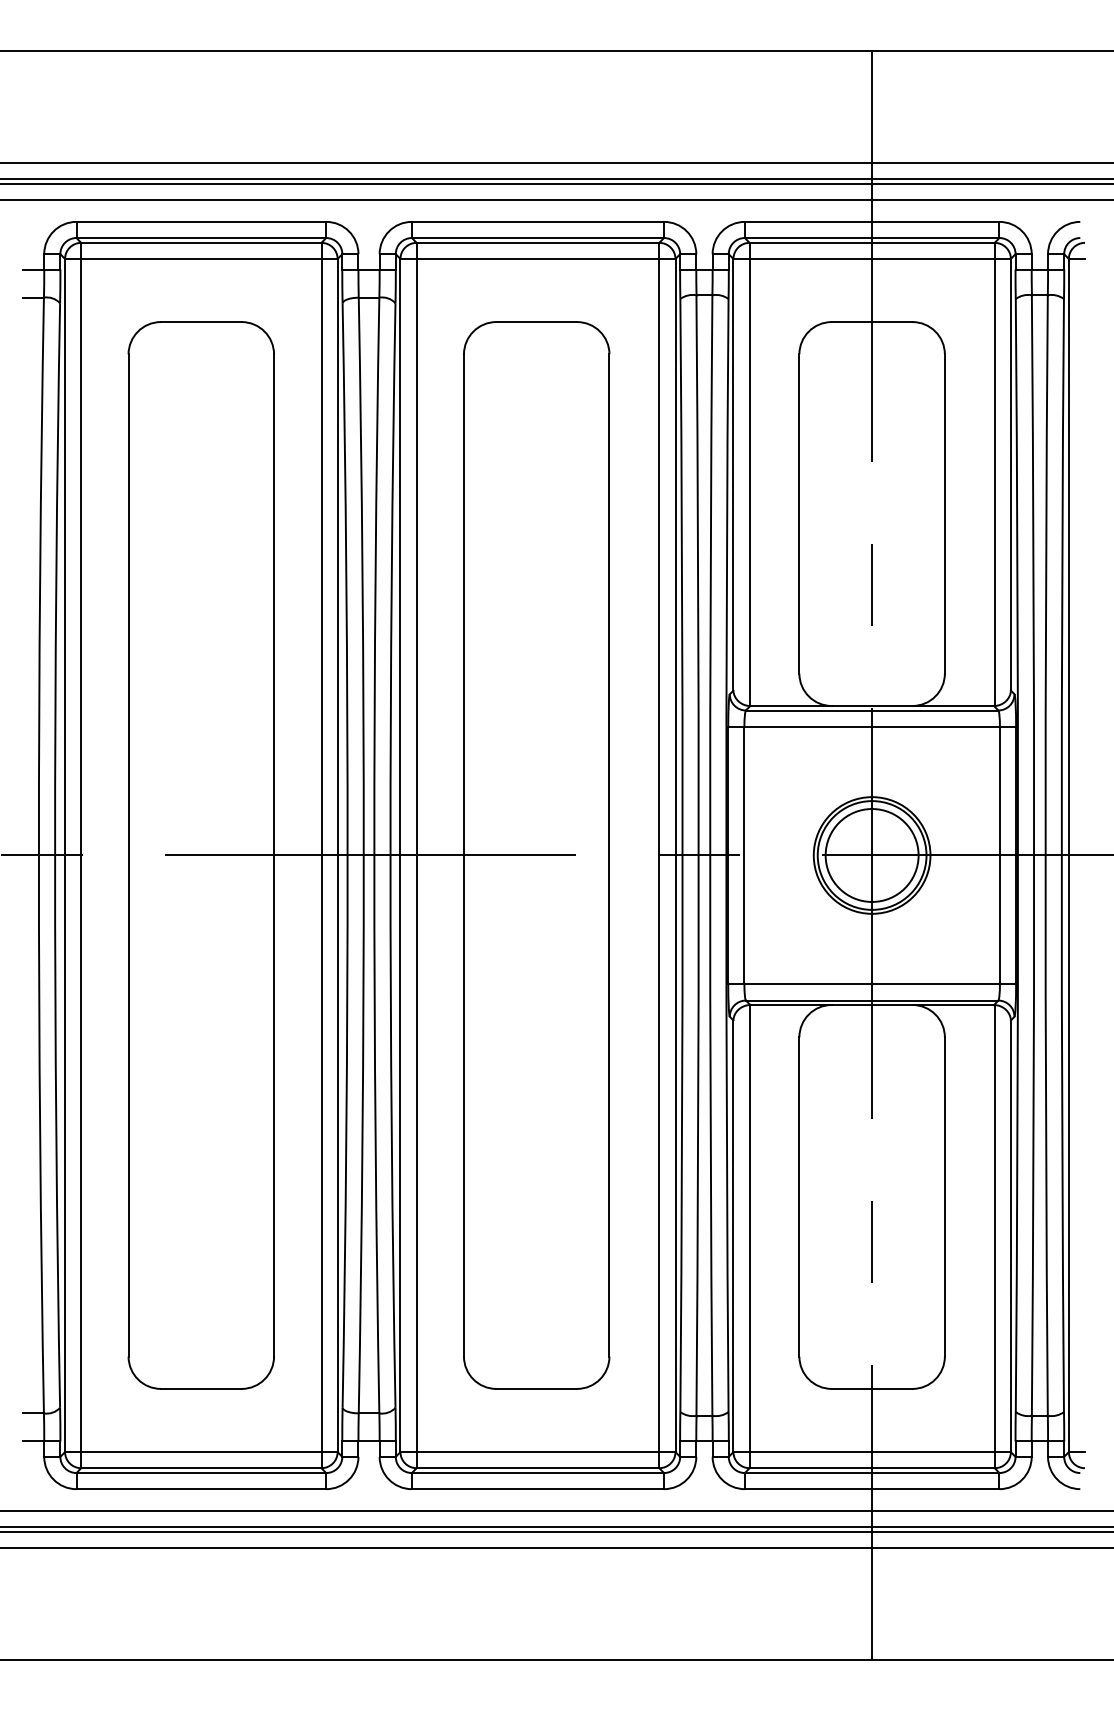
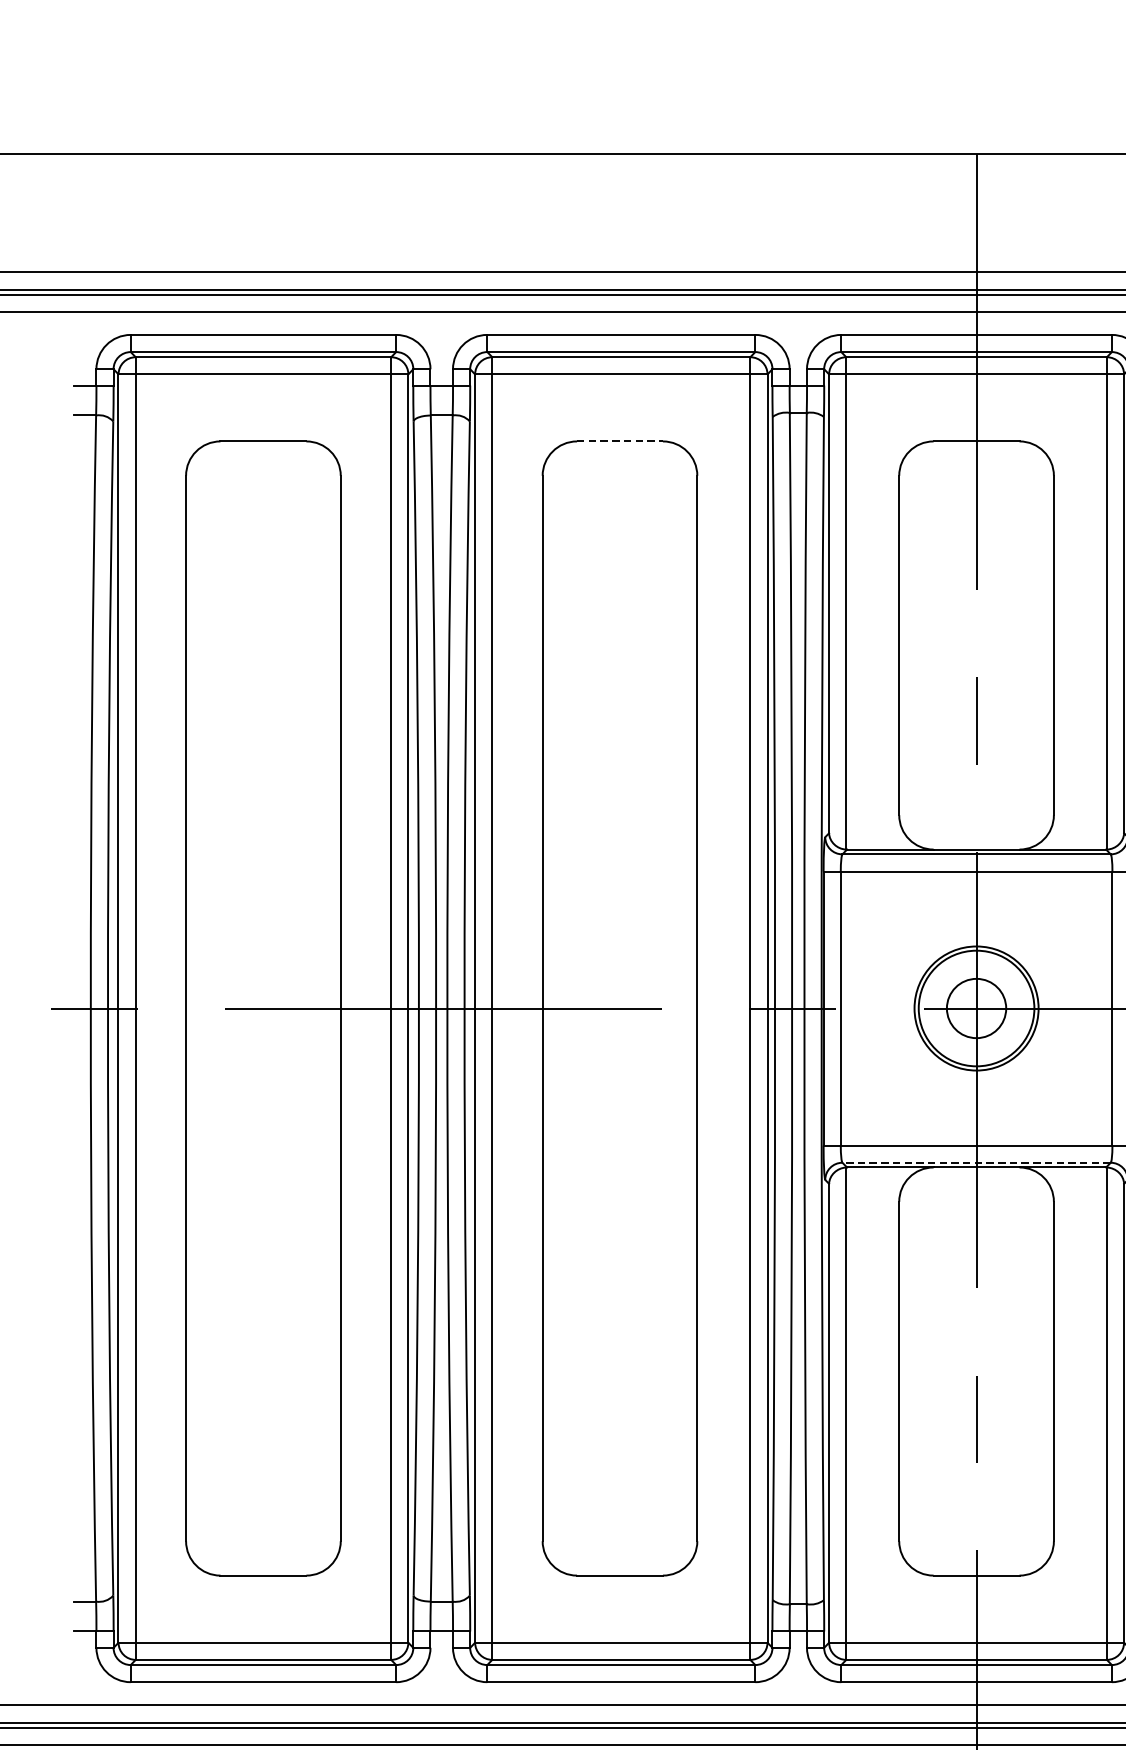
line: (537, 322) -> (620, 441), solid -> dashed
circle: (871, 855) -> (975, 1008), size x0.6
line: (871, 1000) -> (975, 1162), solid -> dashed

